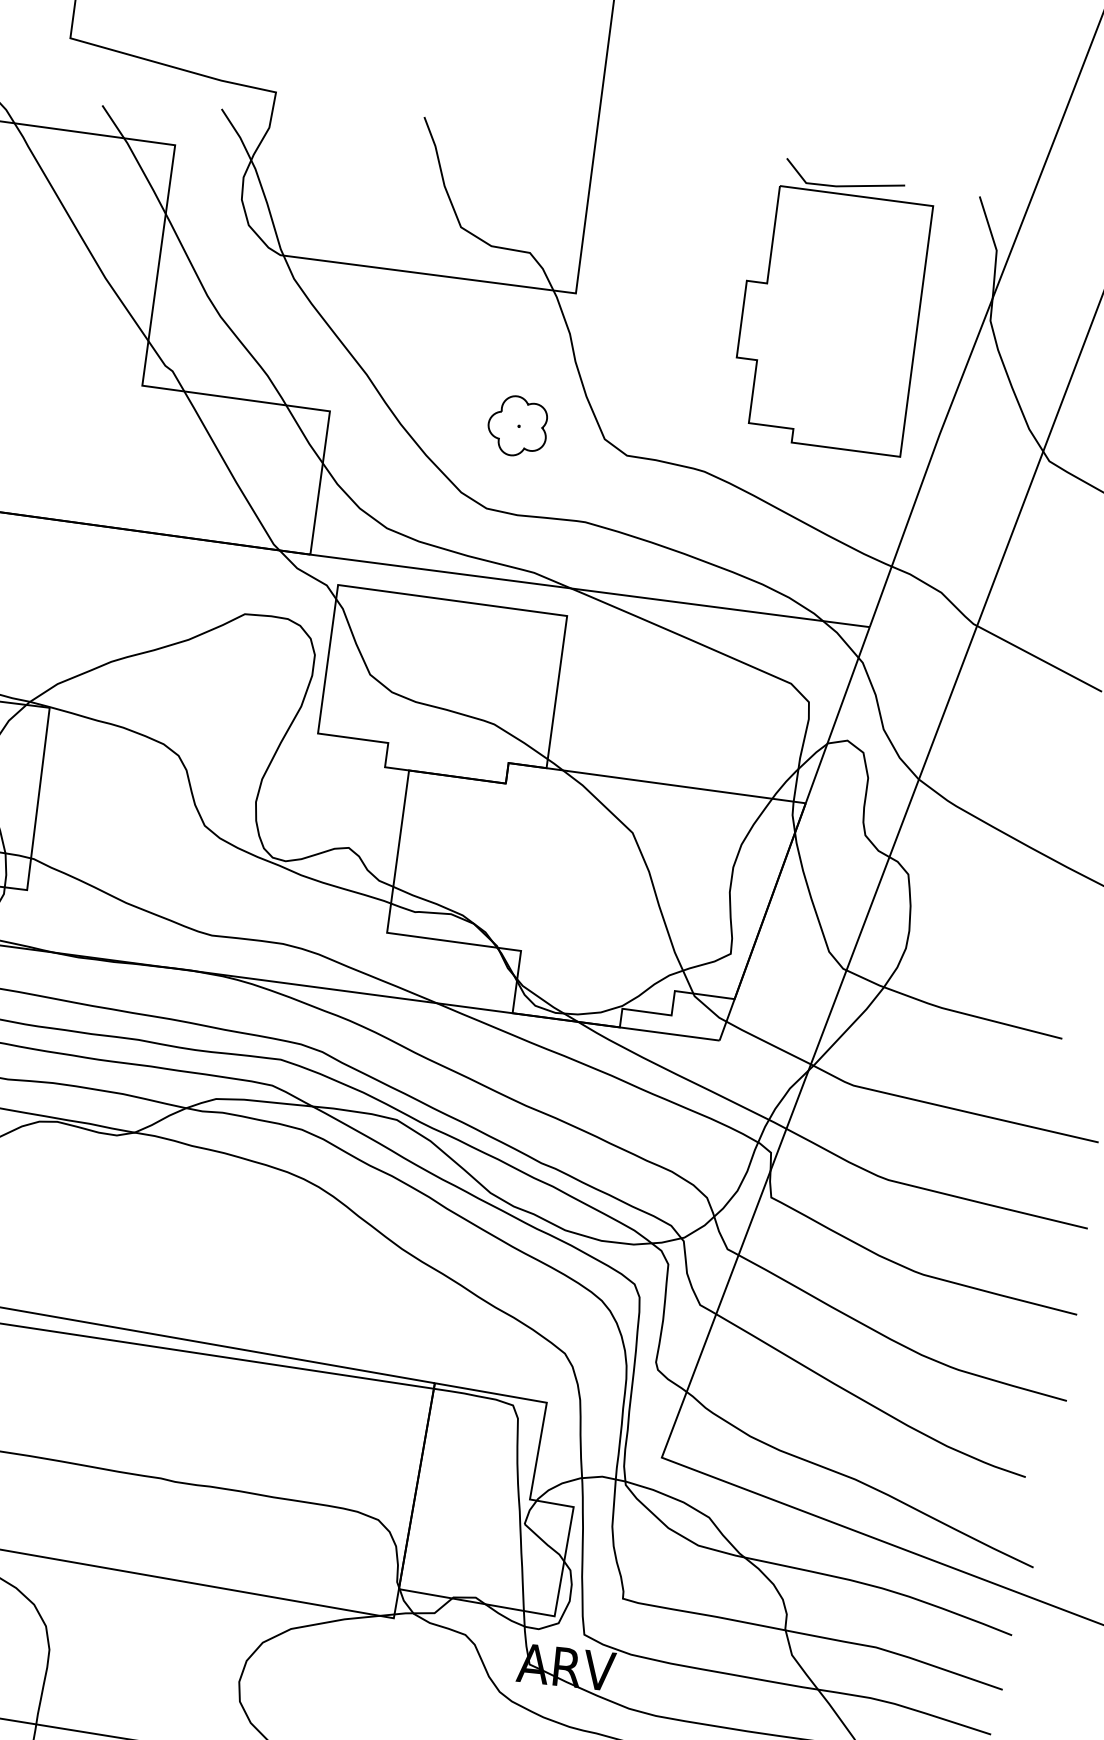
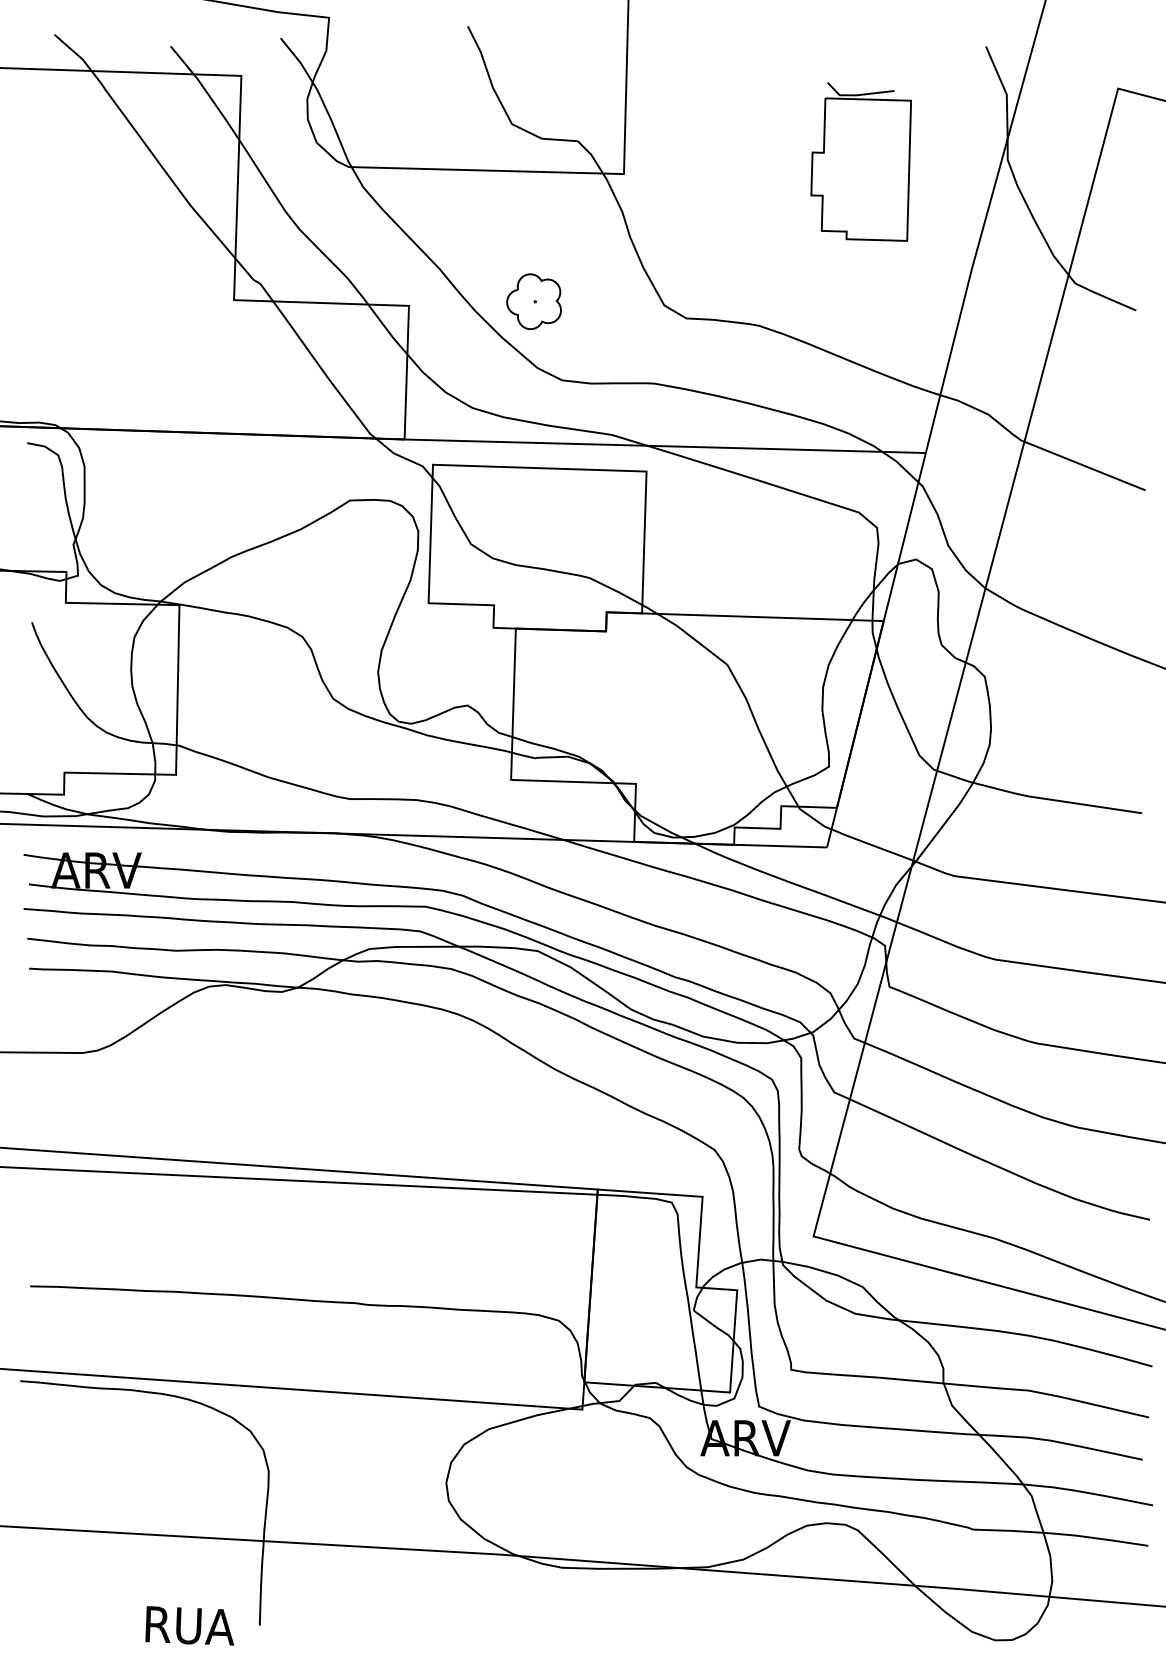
part: (832, 306) -> (861, 161), size x0.6
part: (517, 425) -> (533, 301), moved

